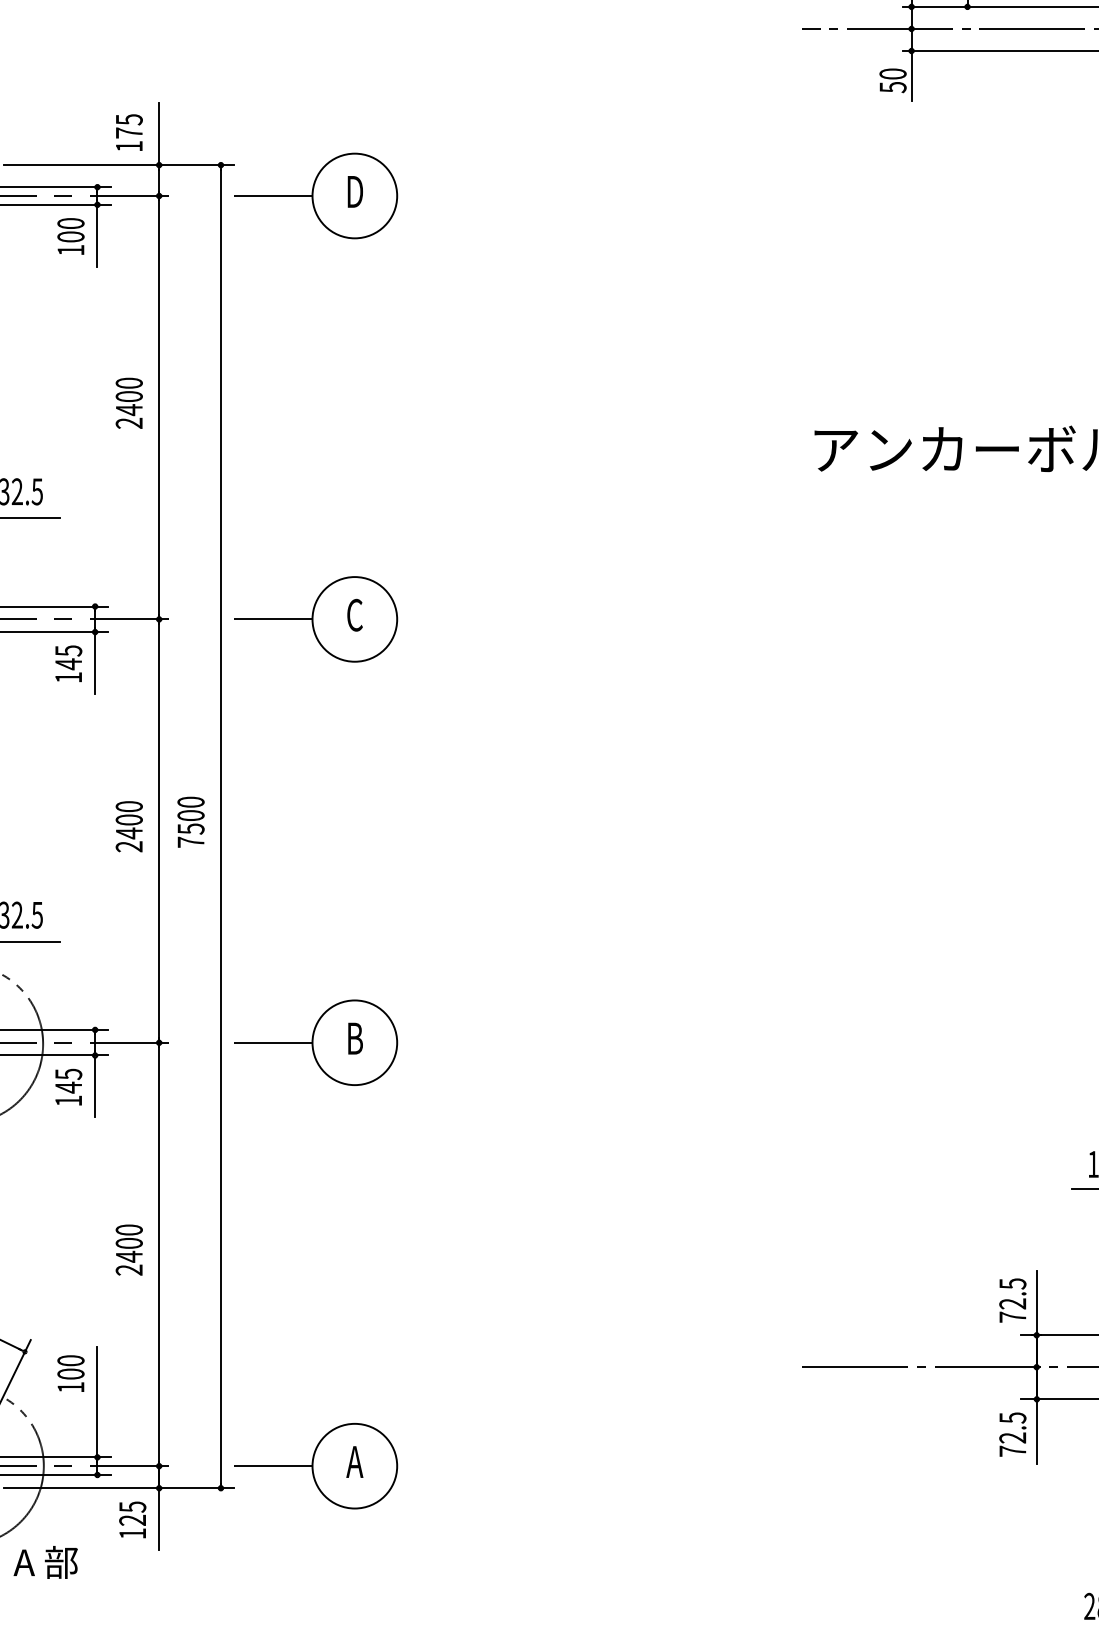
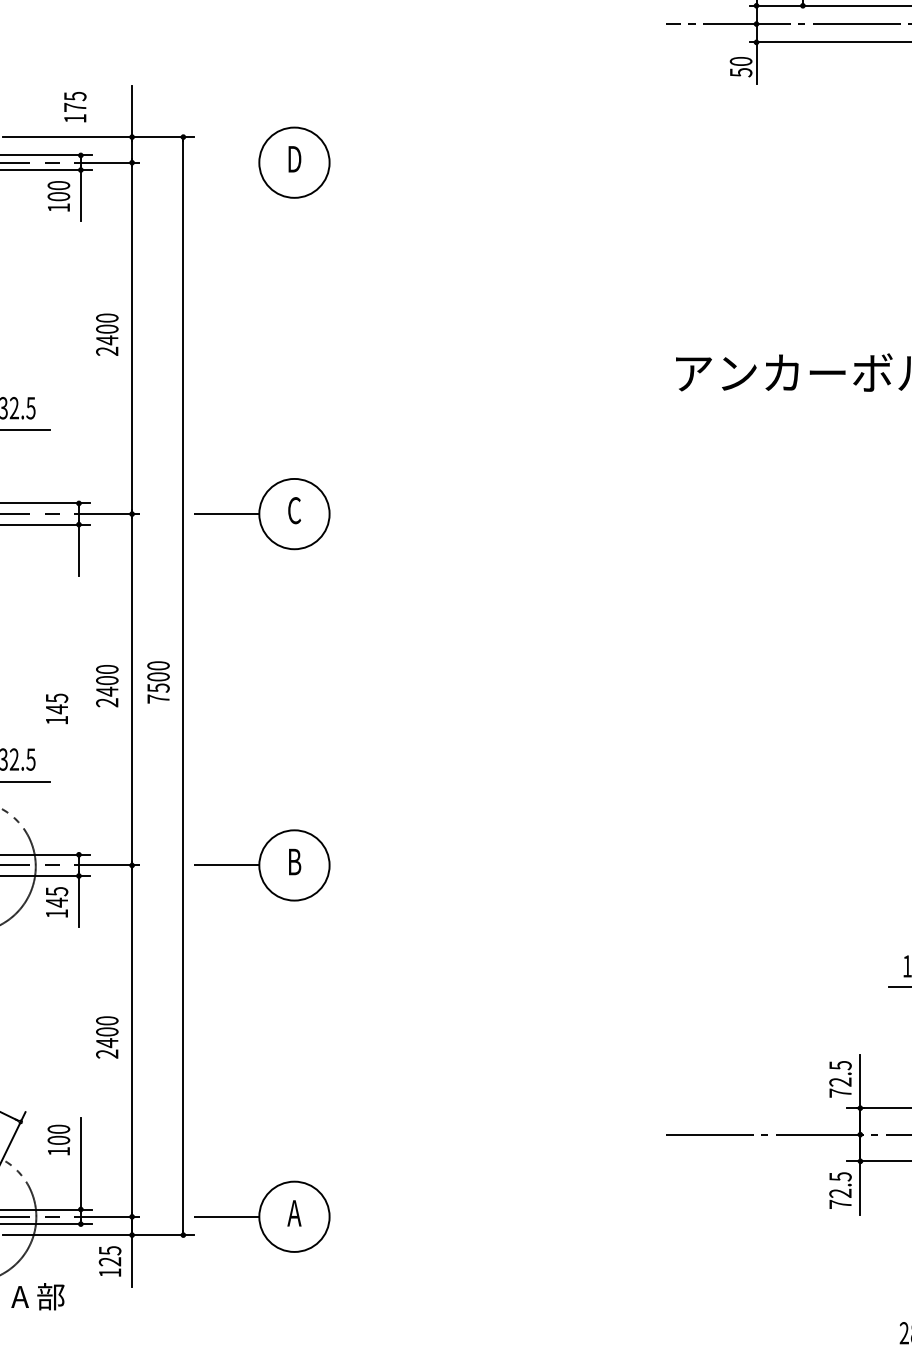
text: (129, 133) -> (75, 107), moved
line: (272, 195) -> (226, 162), removed
text: (69, 663) -> (57, 708), moved

